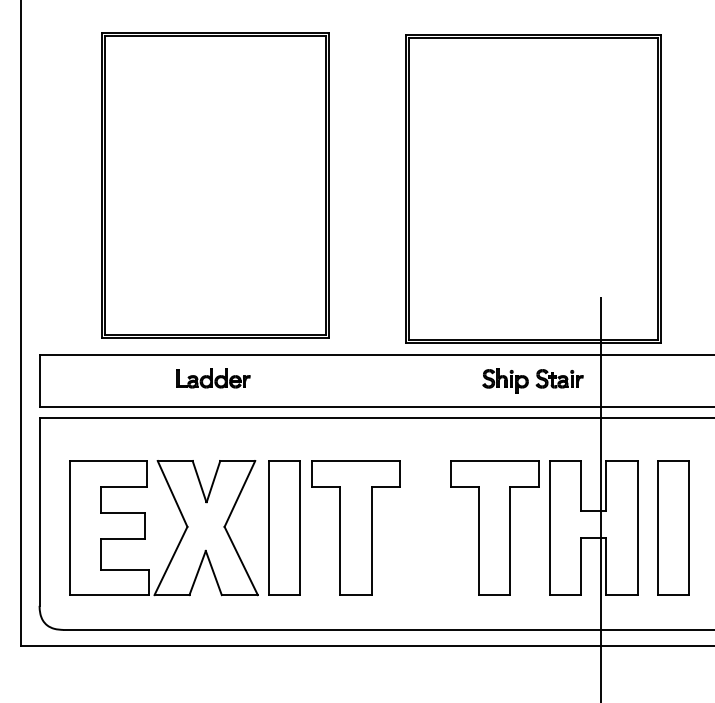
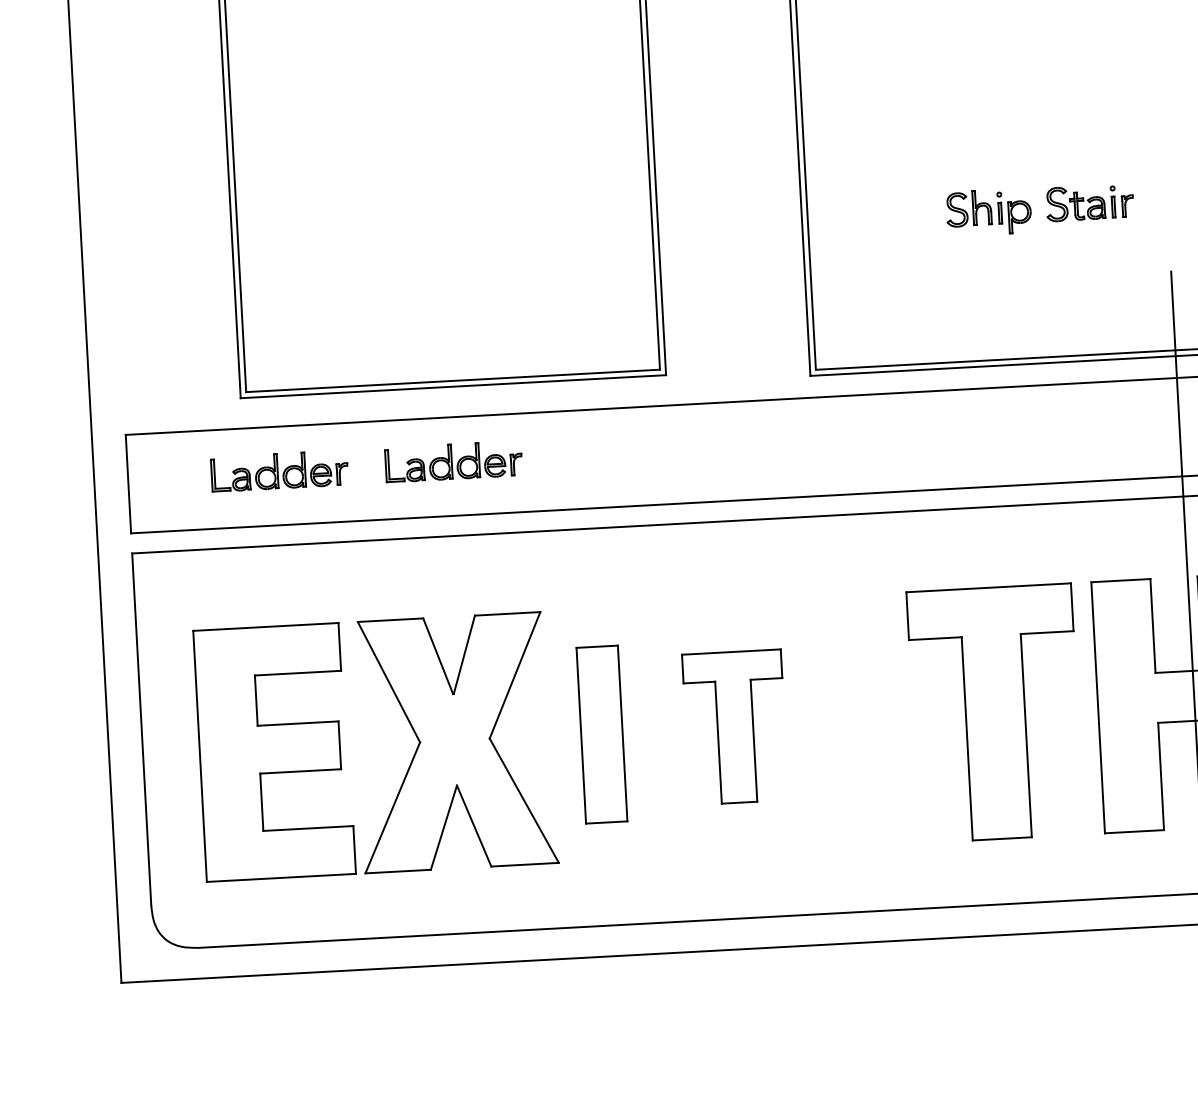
part: (120, 378) -> (279, 471), added
part: (532, 380) -> (1039, 208), moved
part: (284, 527) -> (601, 733), size x0.7
part: (355, 527) -> (734, 726), size x0.6

